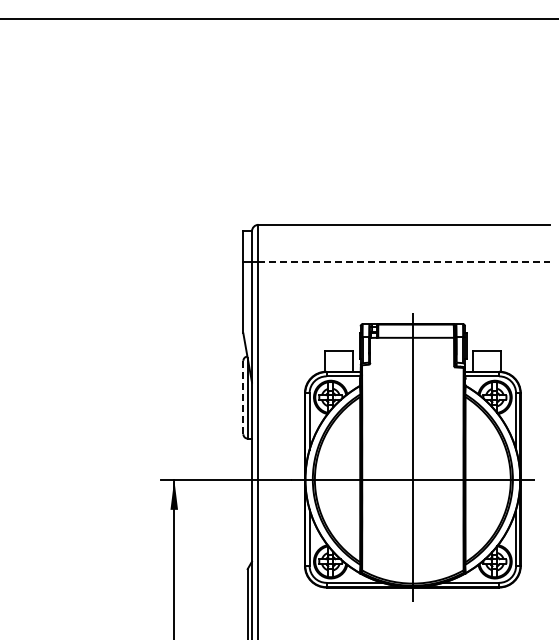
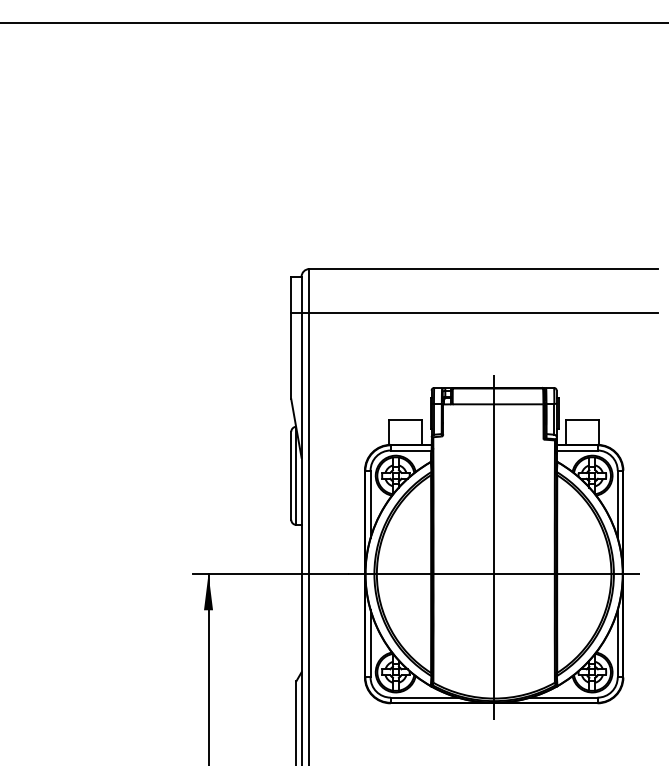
line: (404, 261) -> (484, 312), dashed -> solid
line: (243, 397) -> (291, 475), dashed -> solid

